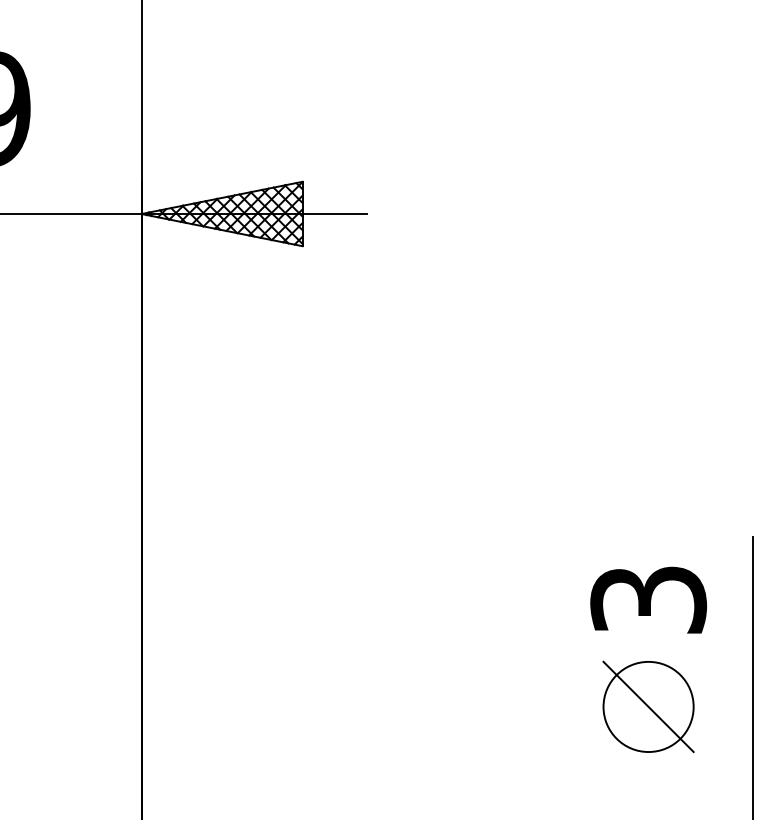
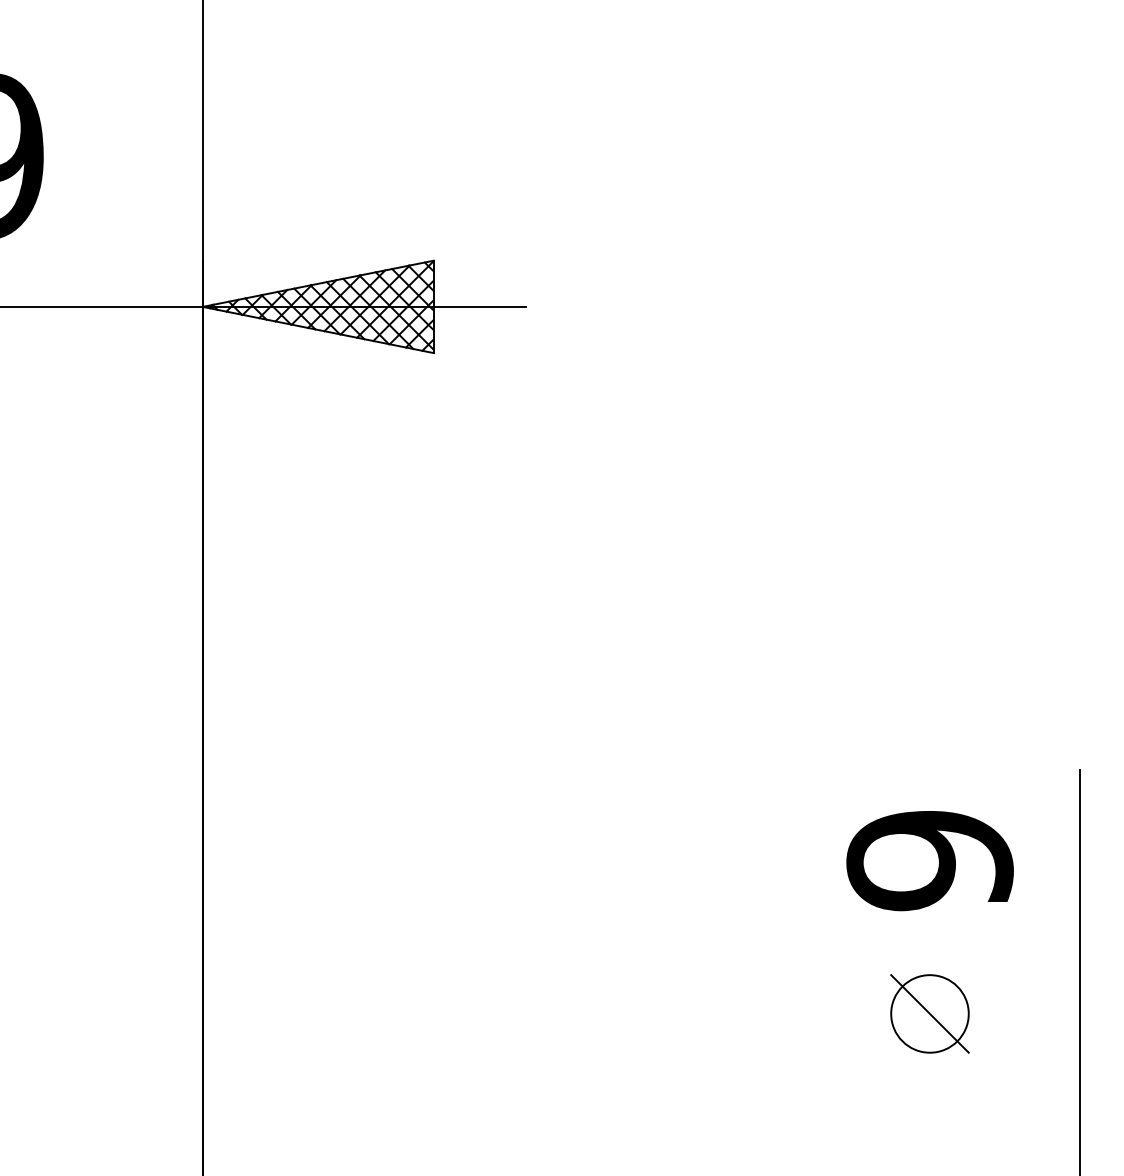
text: (648, 600) -> (929, 861), 3 -> 9
part: (648, 706) -> (929, 1013), size x0.6

